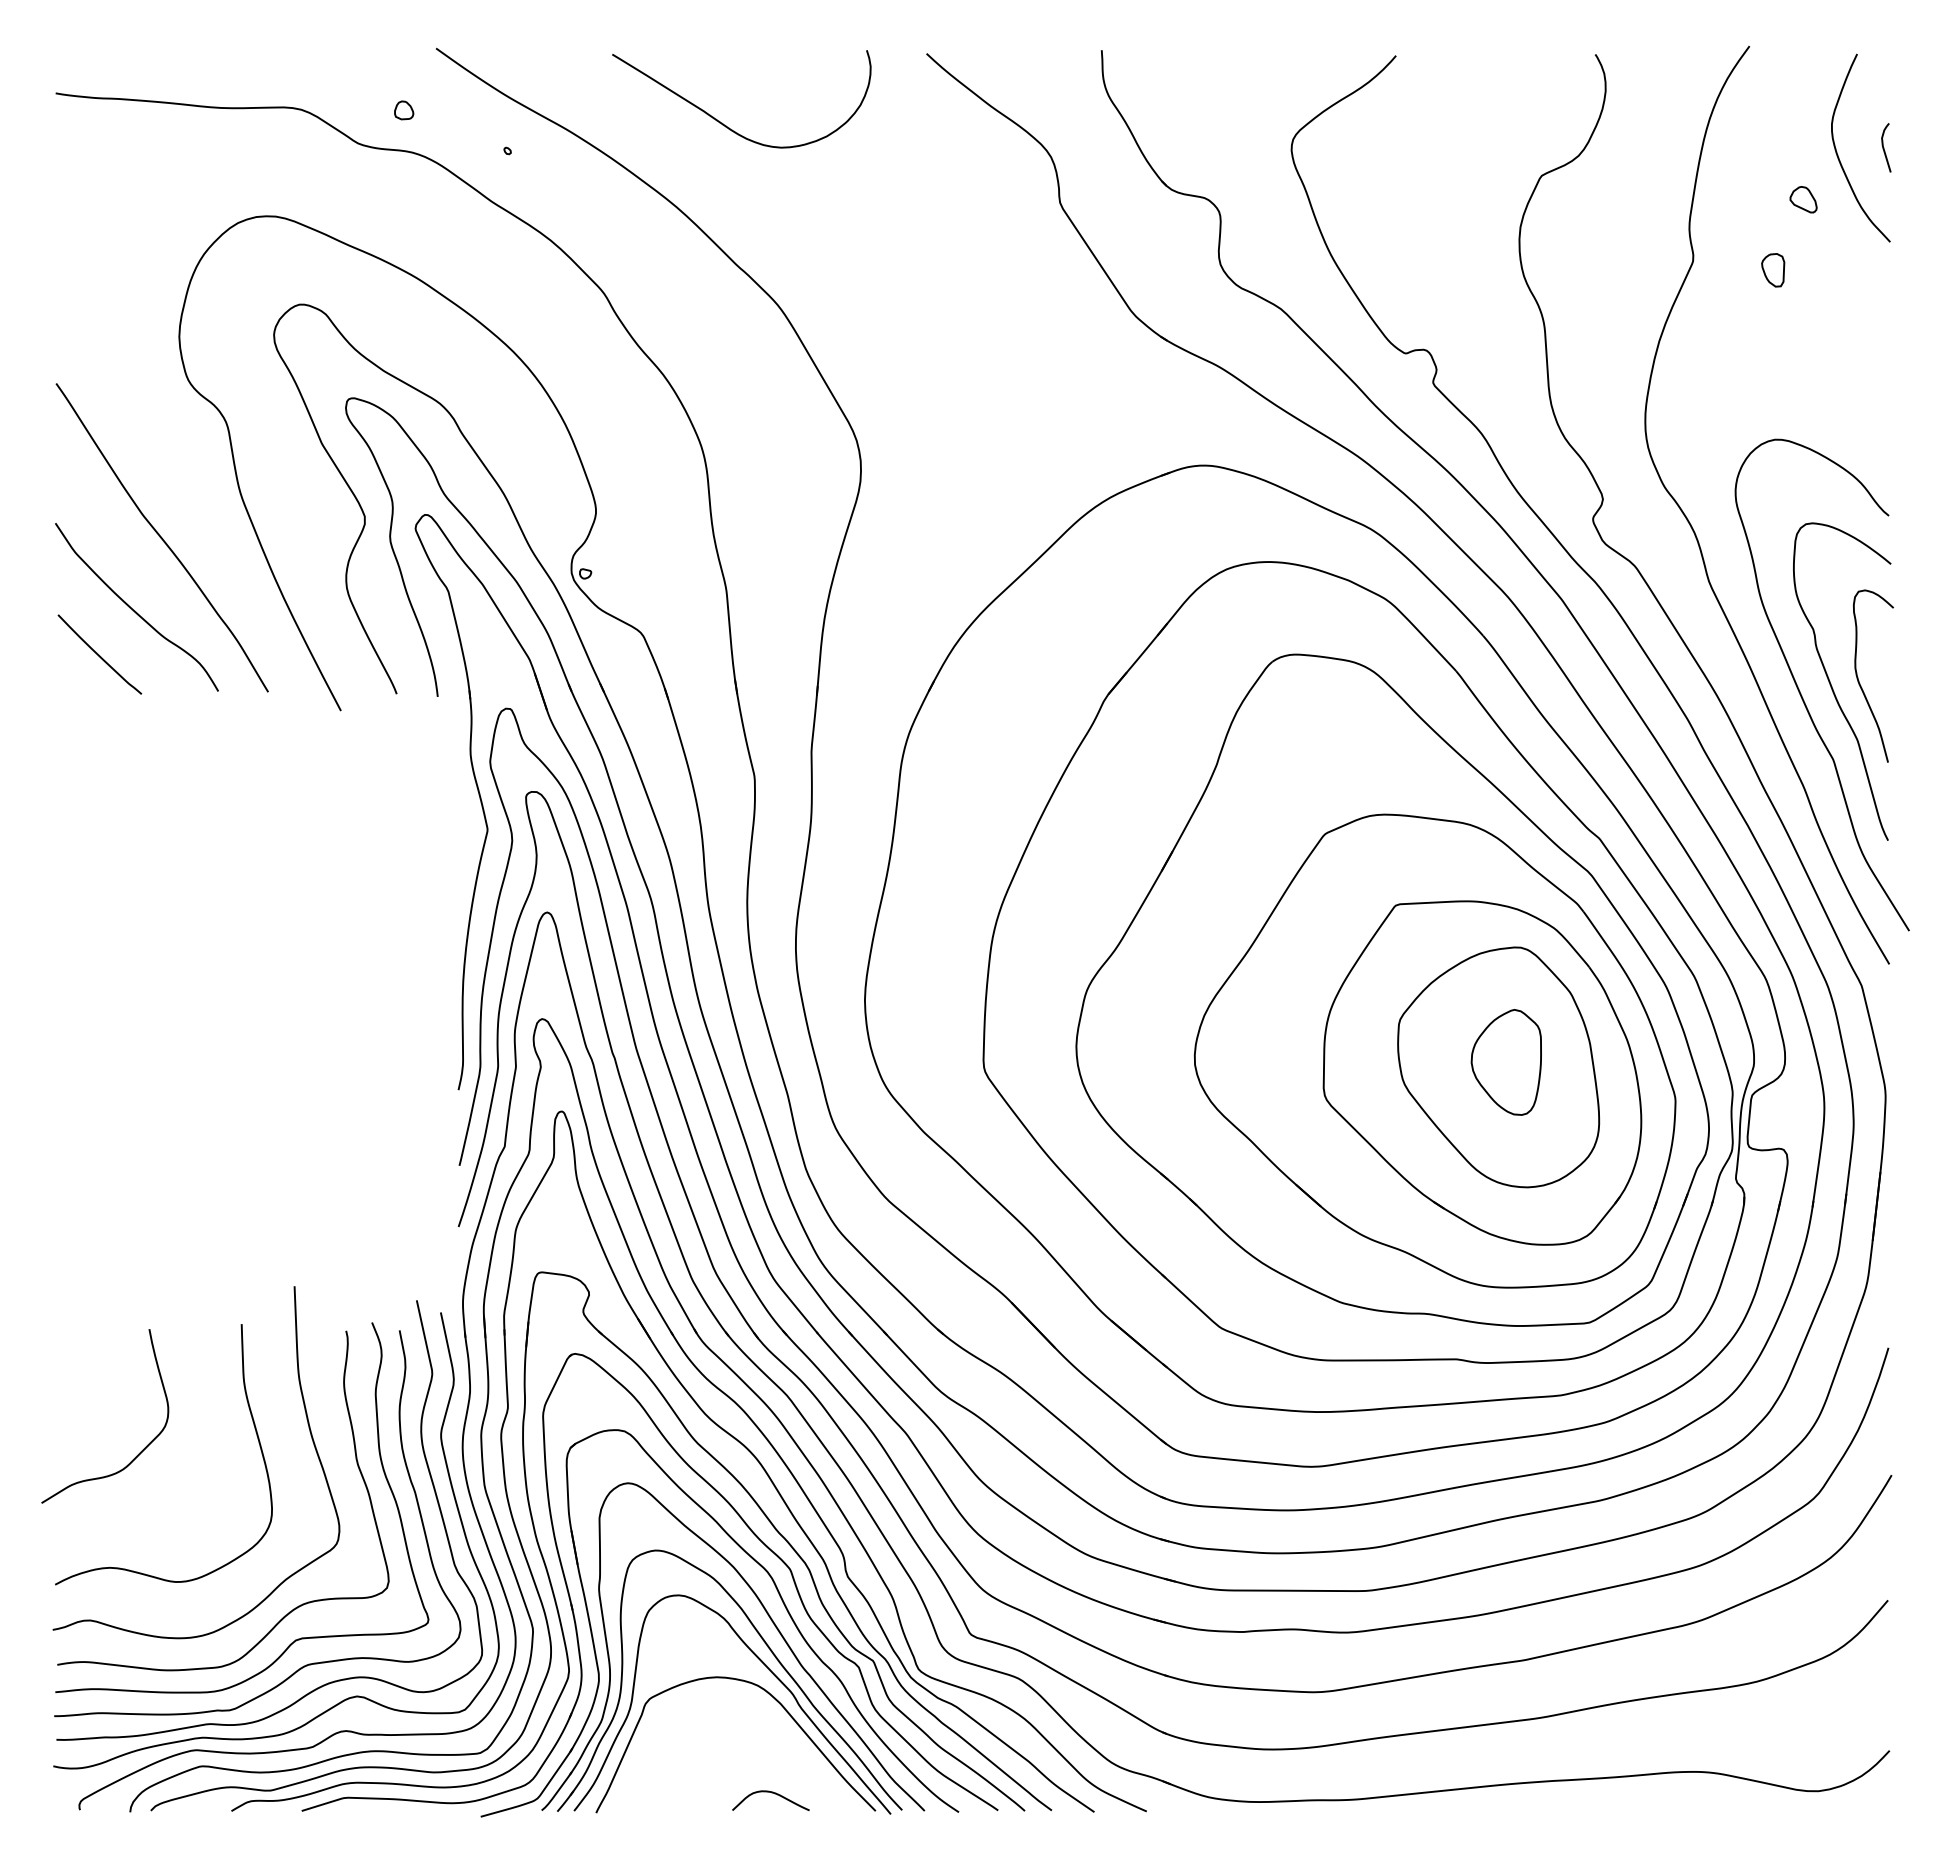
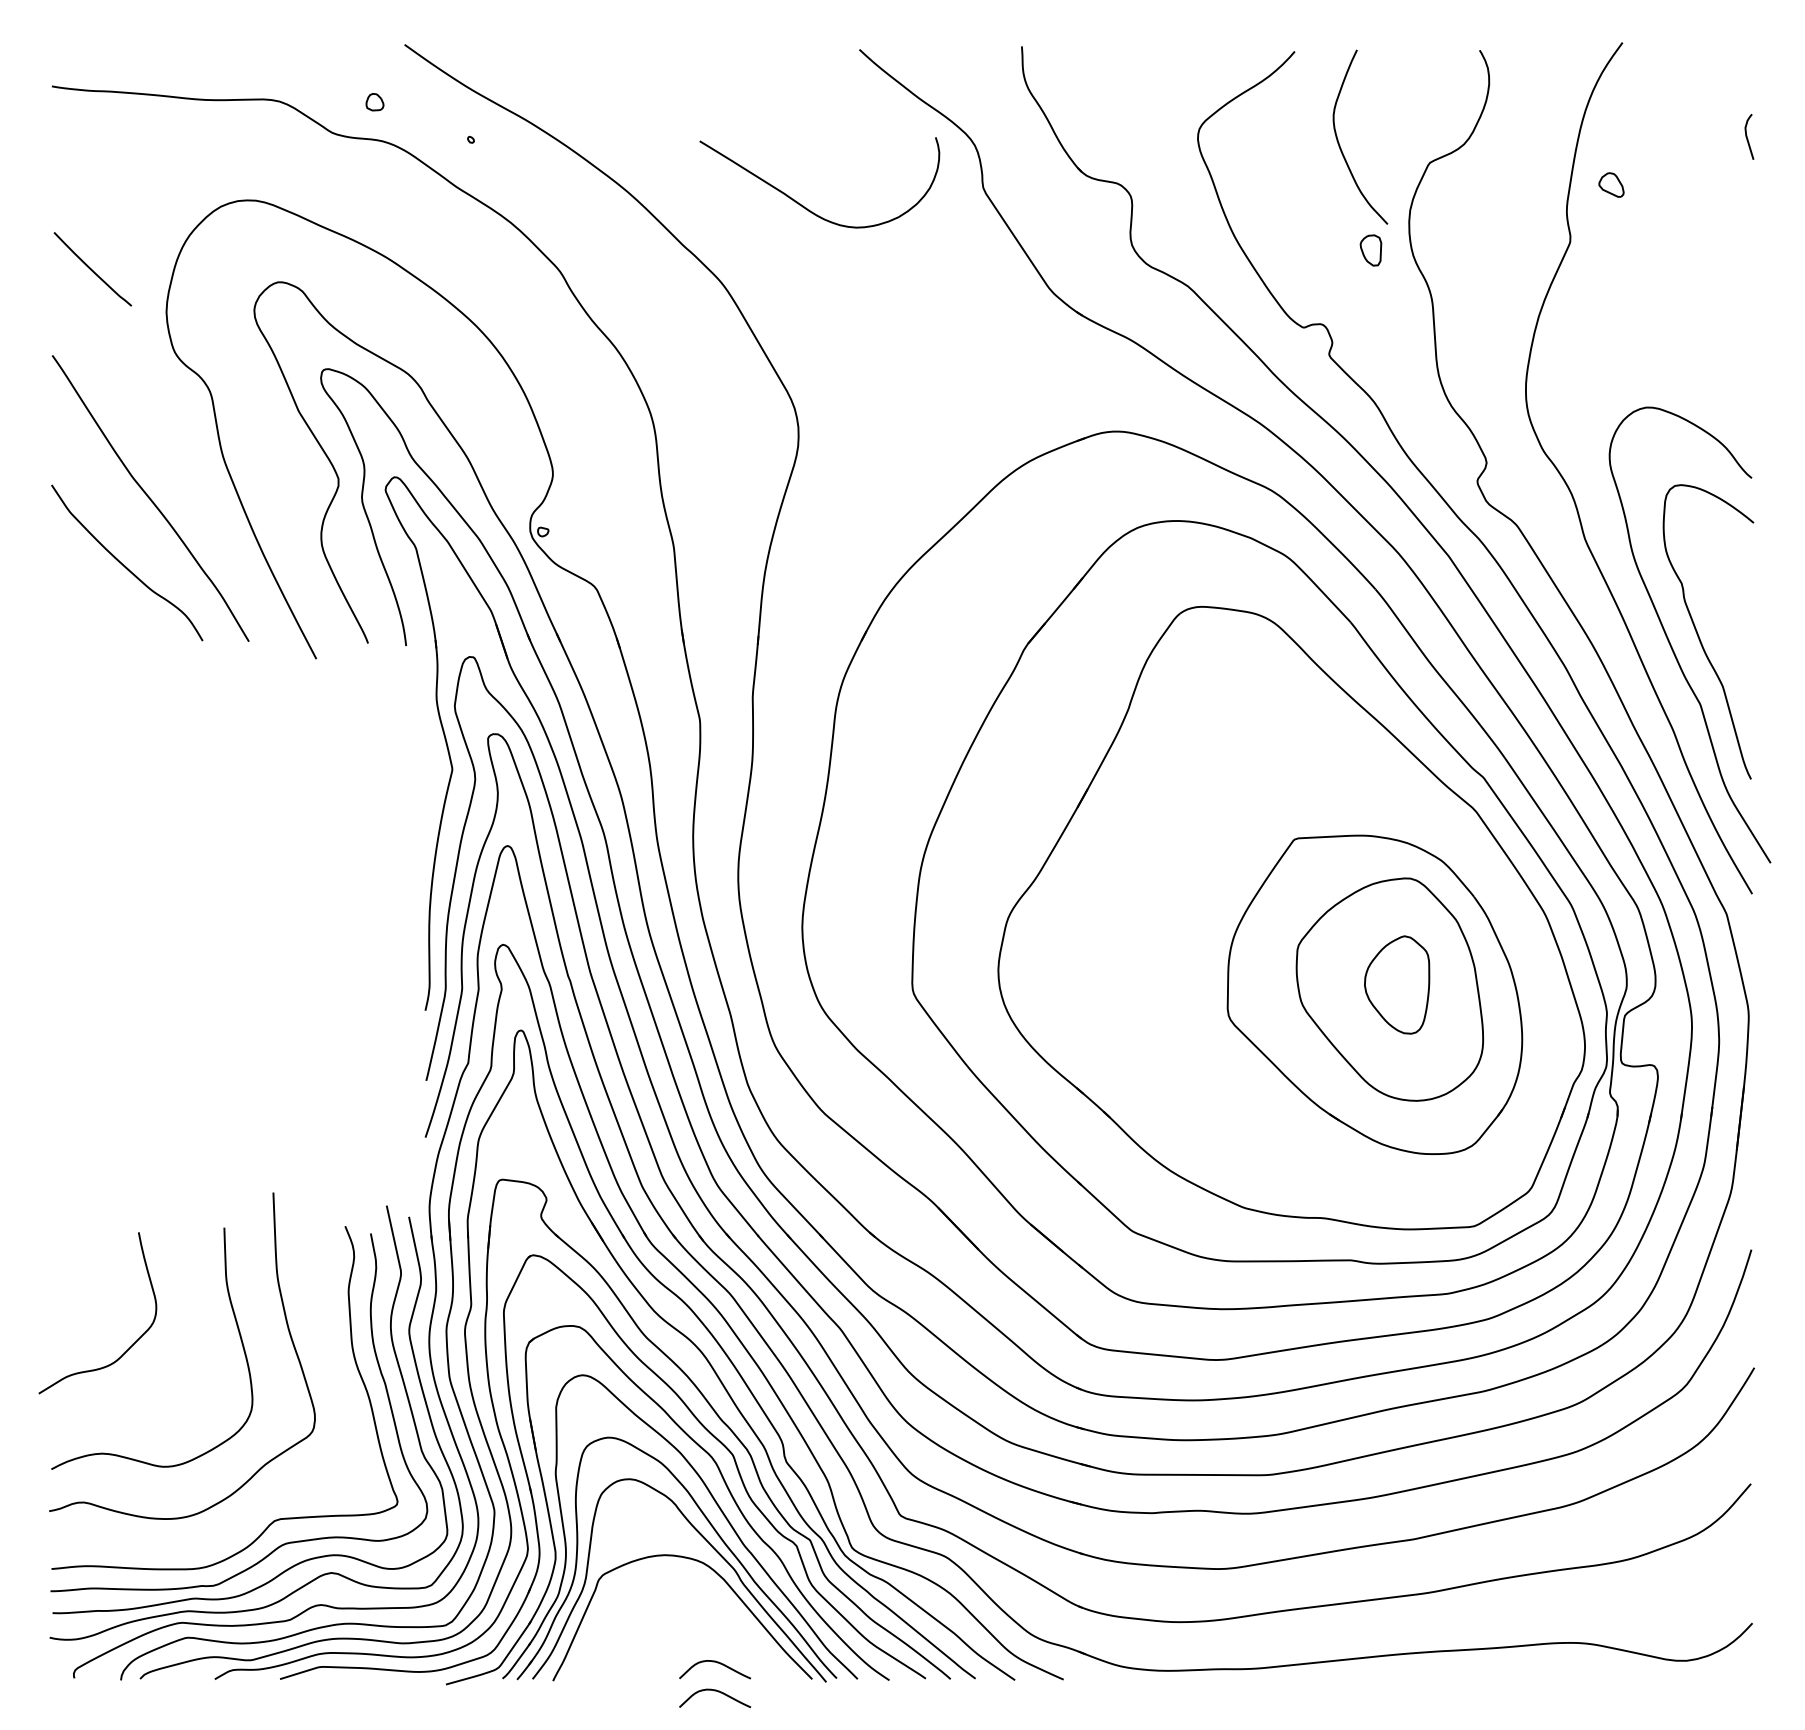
curve: (723, 123) -> (802, 205), moved
curve: (1838, 154) -> (1339, 143), moved
part: (1803, 199) -> (1611, 184), moved
part: (1773, 270) -> (1371, 250), moved
curve: (99, 654) -> (92, 269), moved
curve: (1859, 680) -> (1724, 630), removed
part: (1434, 1050) -> (1330, 973), removed
curve: (293, 1608) -> (272, 1491), removed
curve: (771, 1824) -> (715, 1691), added

